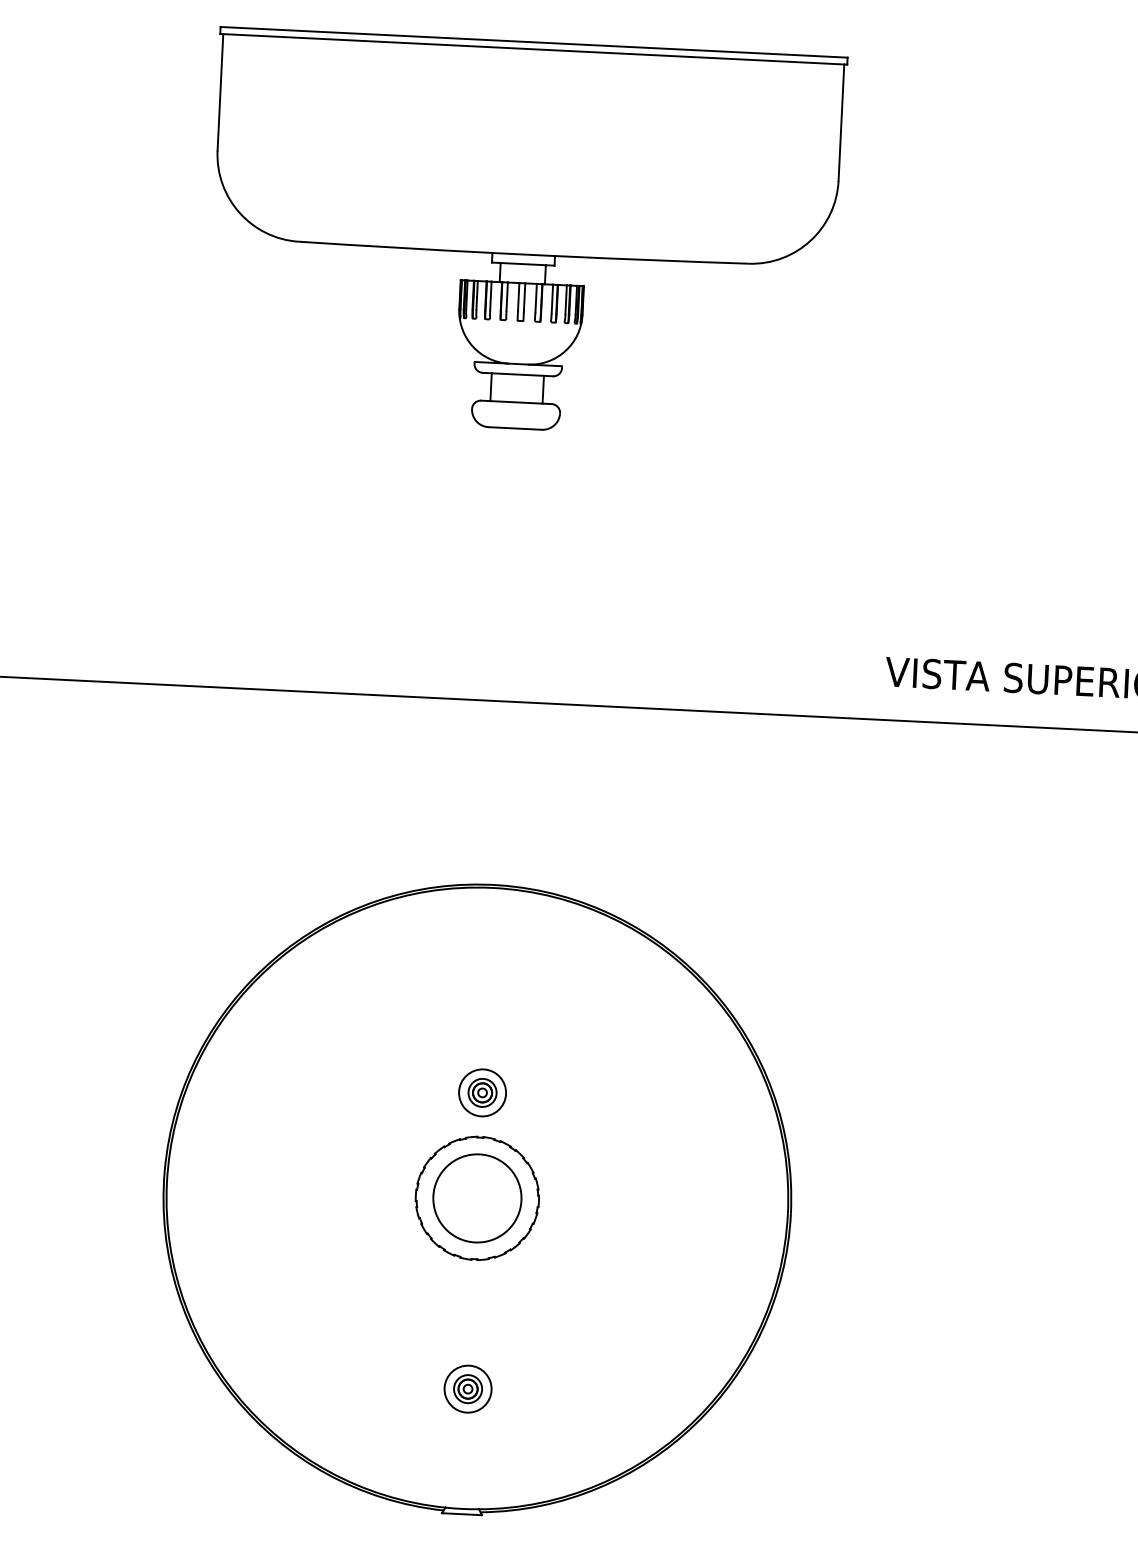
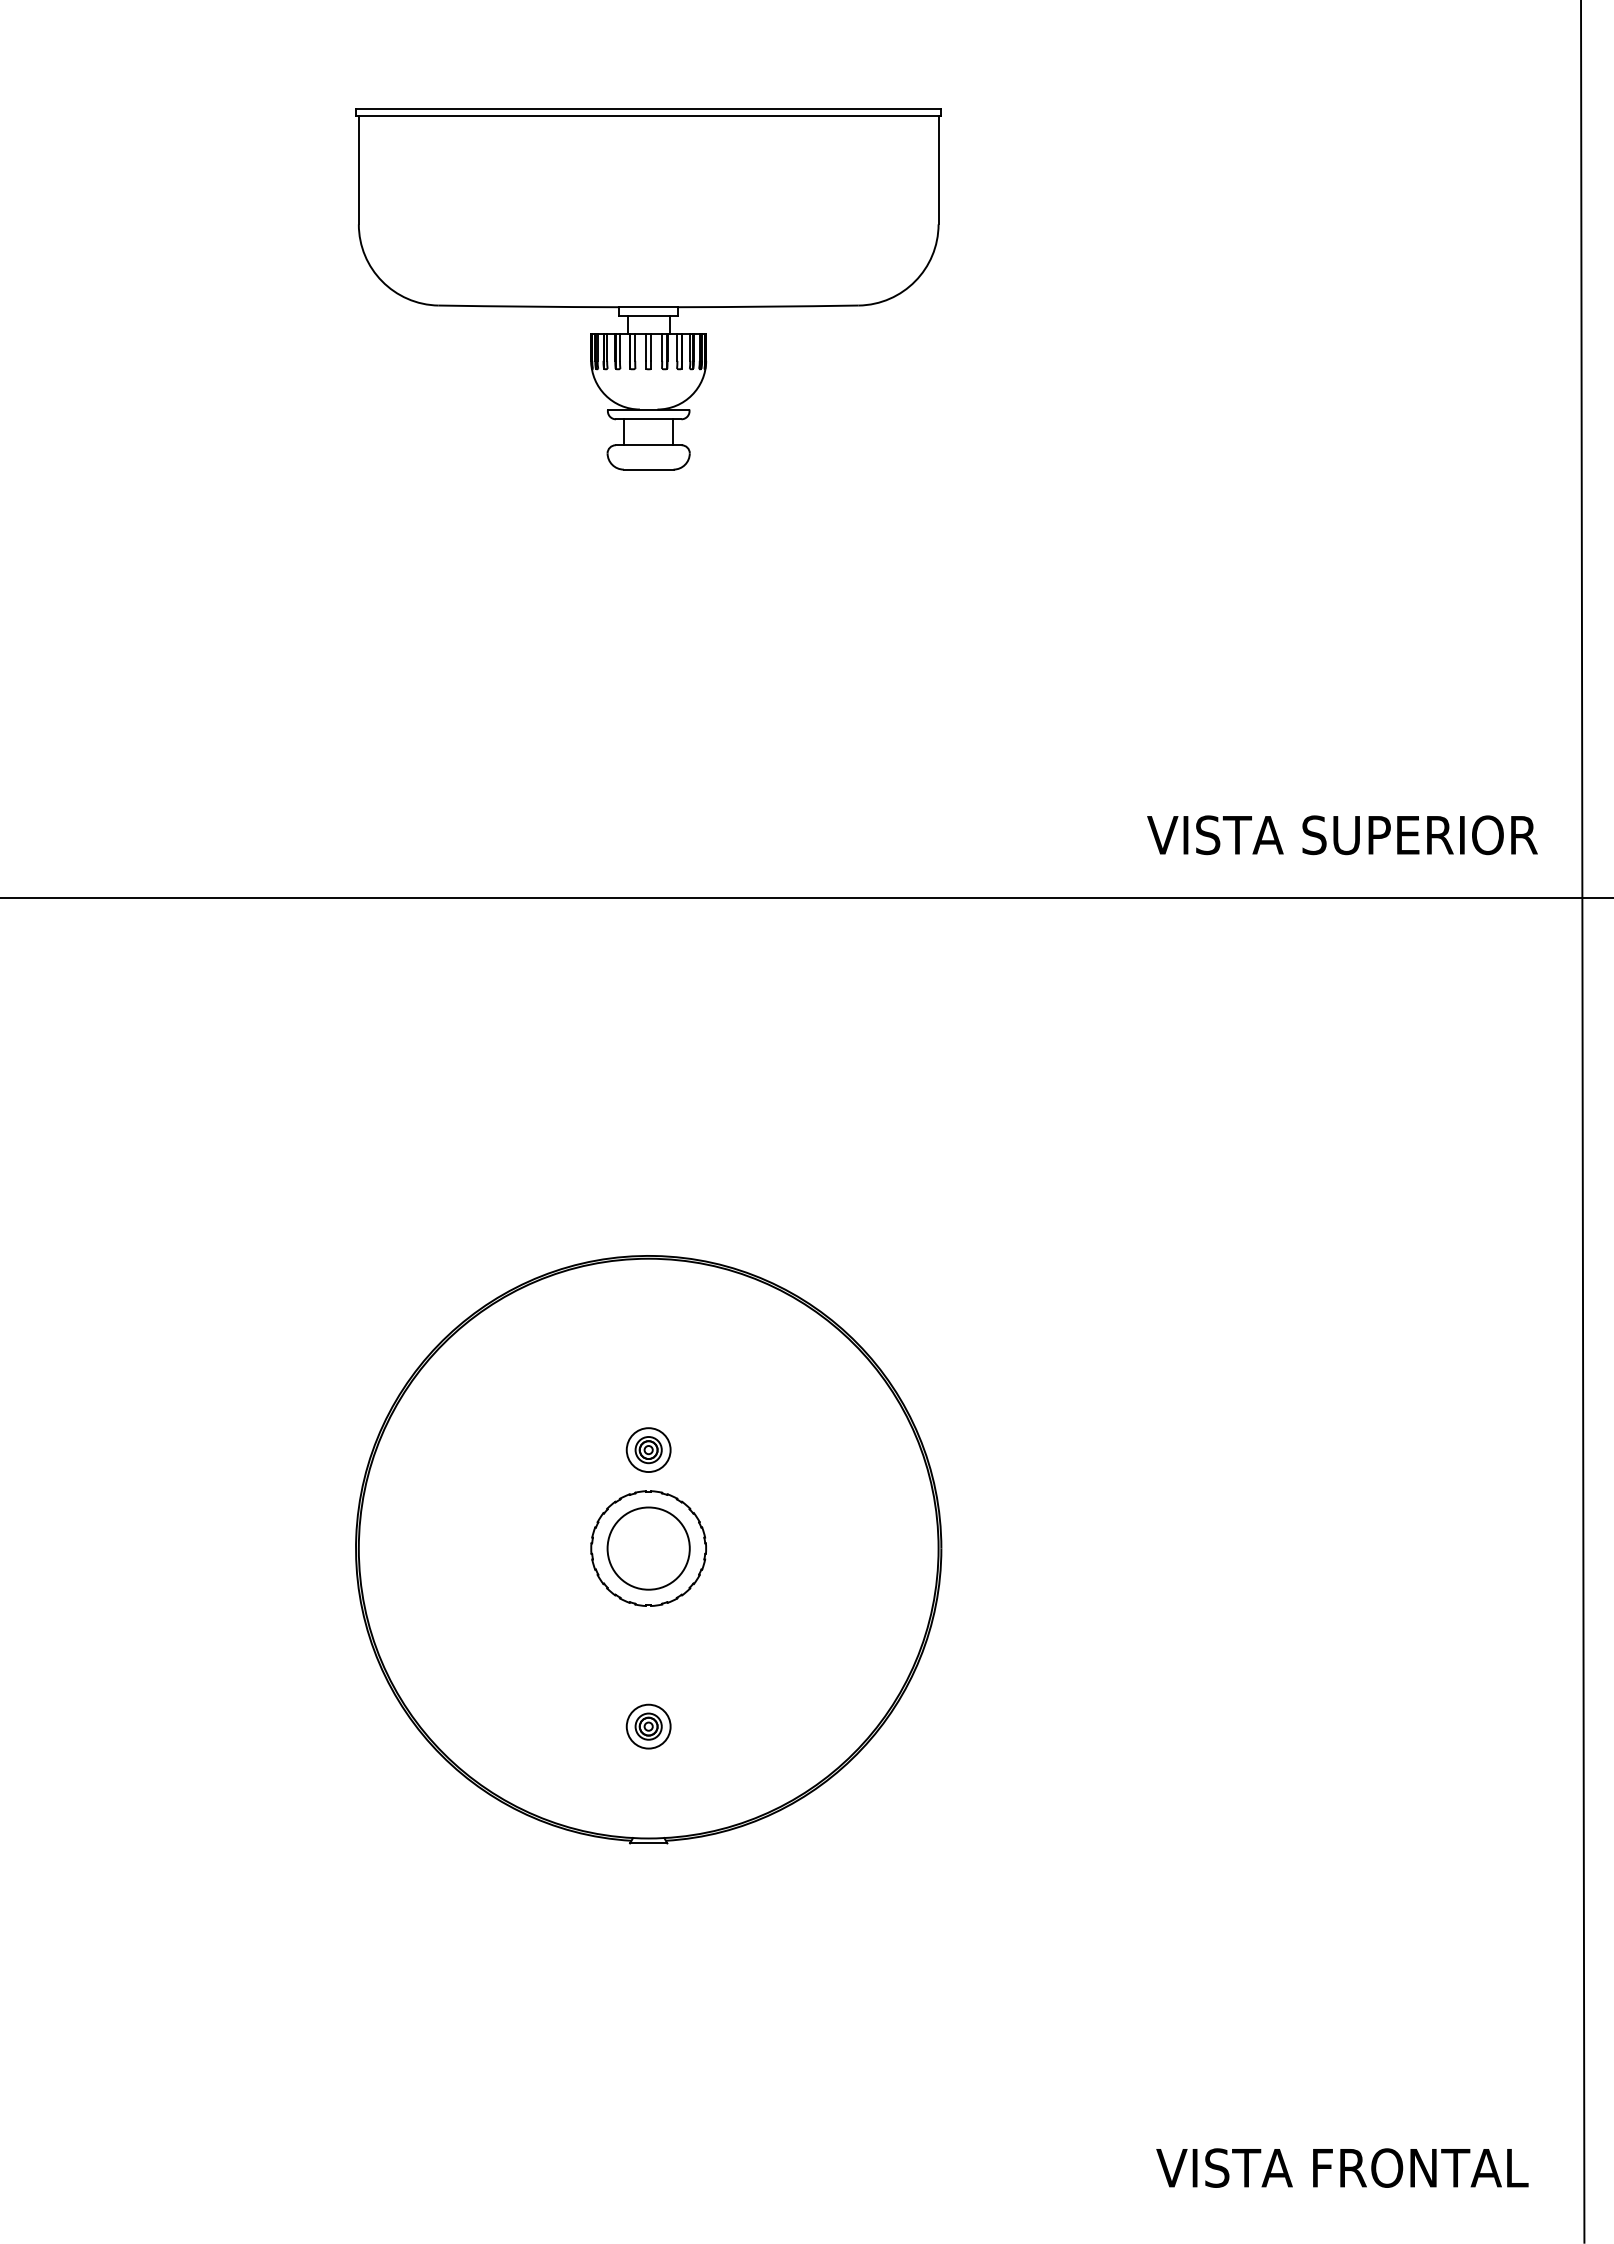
part: (524, 235) -> (648, 289), size x0.71
part: (477, 1199) -> (648, 1549), size x0.71

